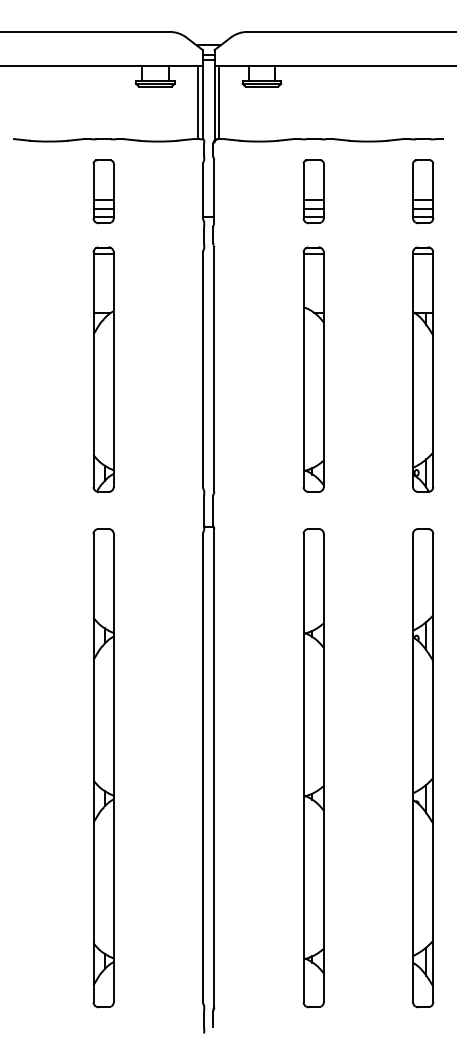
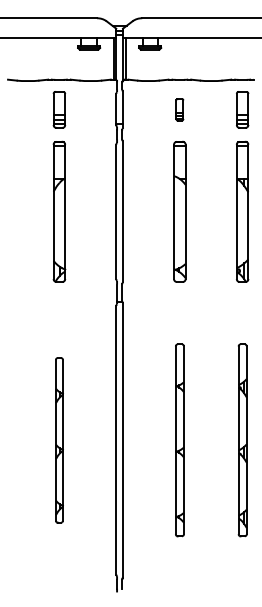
part: (313, 191) -> (179, 109), size x0.6
part: (103, 768) -> (59, 440), size x0.6
part: (313, 768) -> (179, 440), size x0.7
part: (423, 768) -> (242, 440), size x0.7

